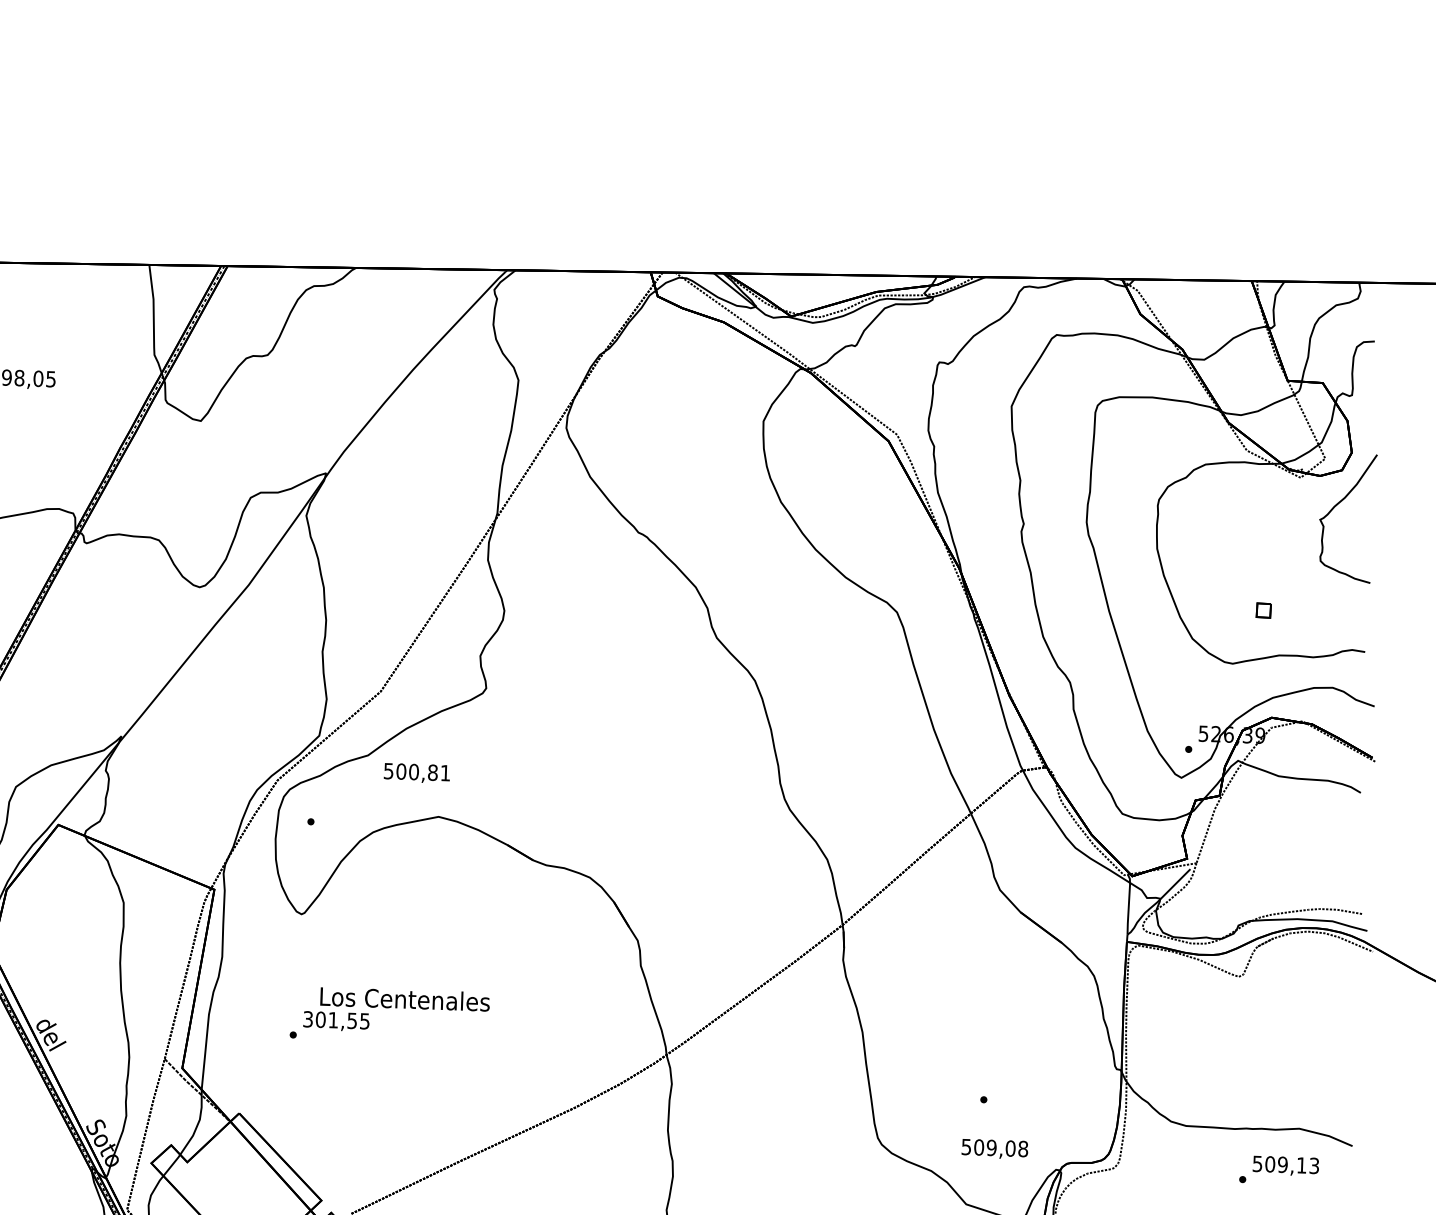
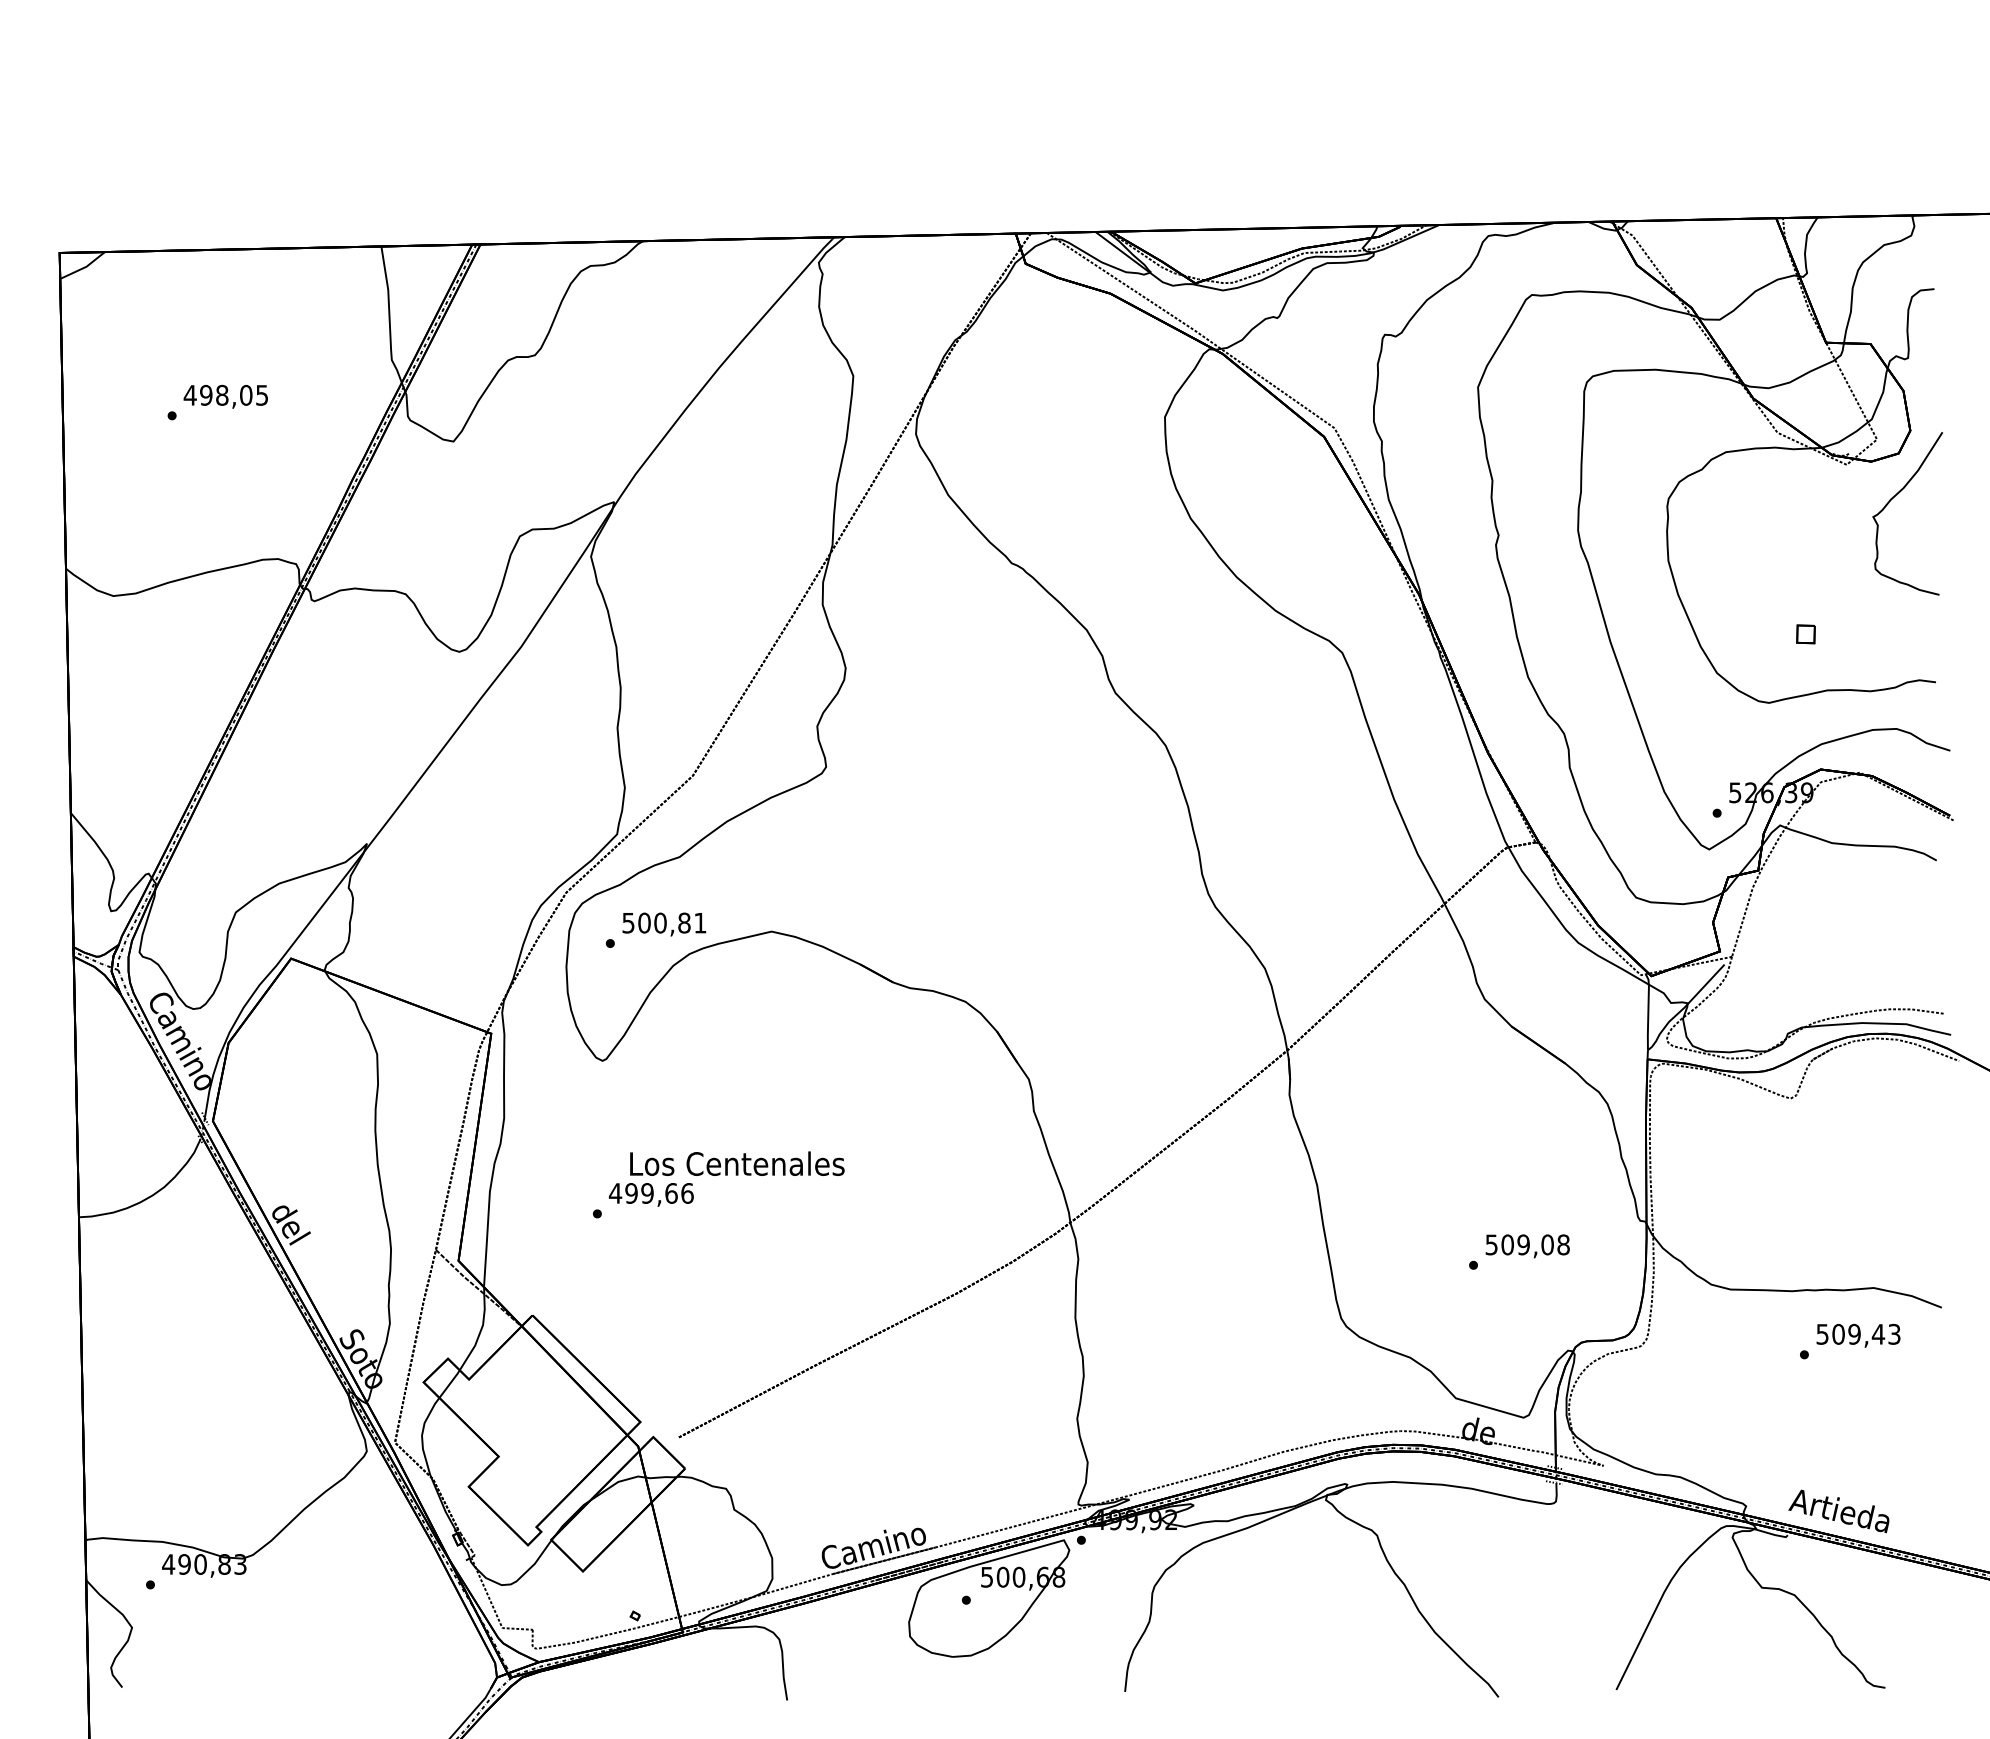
text: (417, 773) -> (664, 924), moved
text: (335, 1020) -> (650, 1193), 301,55 -> 499,66
text: (994, 1149) -> (1527, 1246), moved
text: (1301, 1165) -> (1878, 1334), 509,13 -> 509,43

